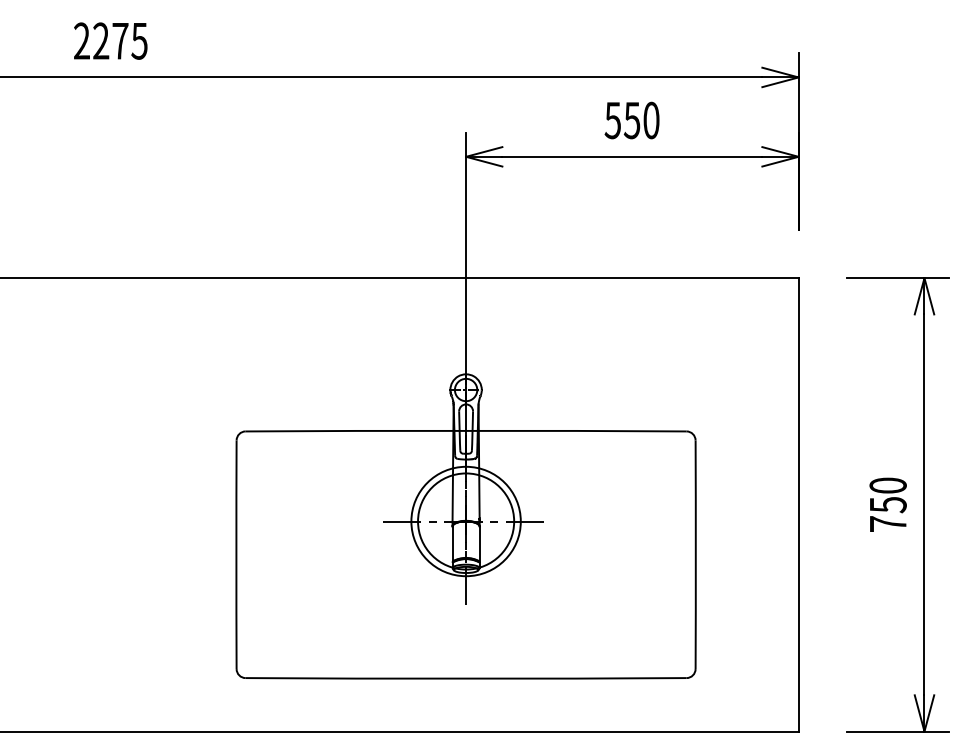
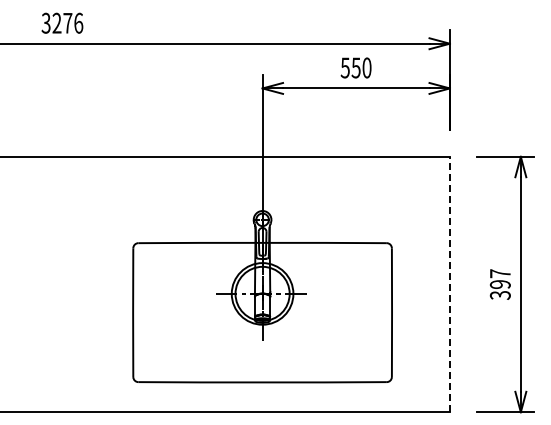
text: (110, 39) -> (62, 22), 2275 -> 3276
line: (797, 504) -> (449, 284), solid -> dashed
text: (886, 504) -> (499, 284), 750 -> 397

